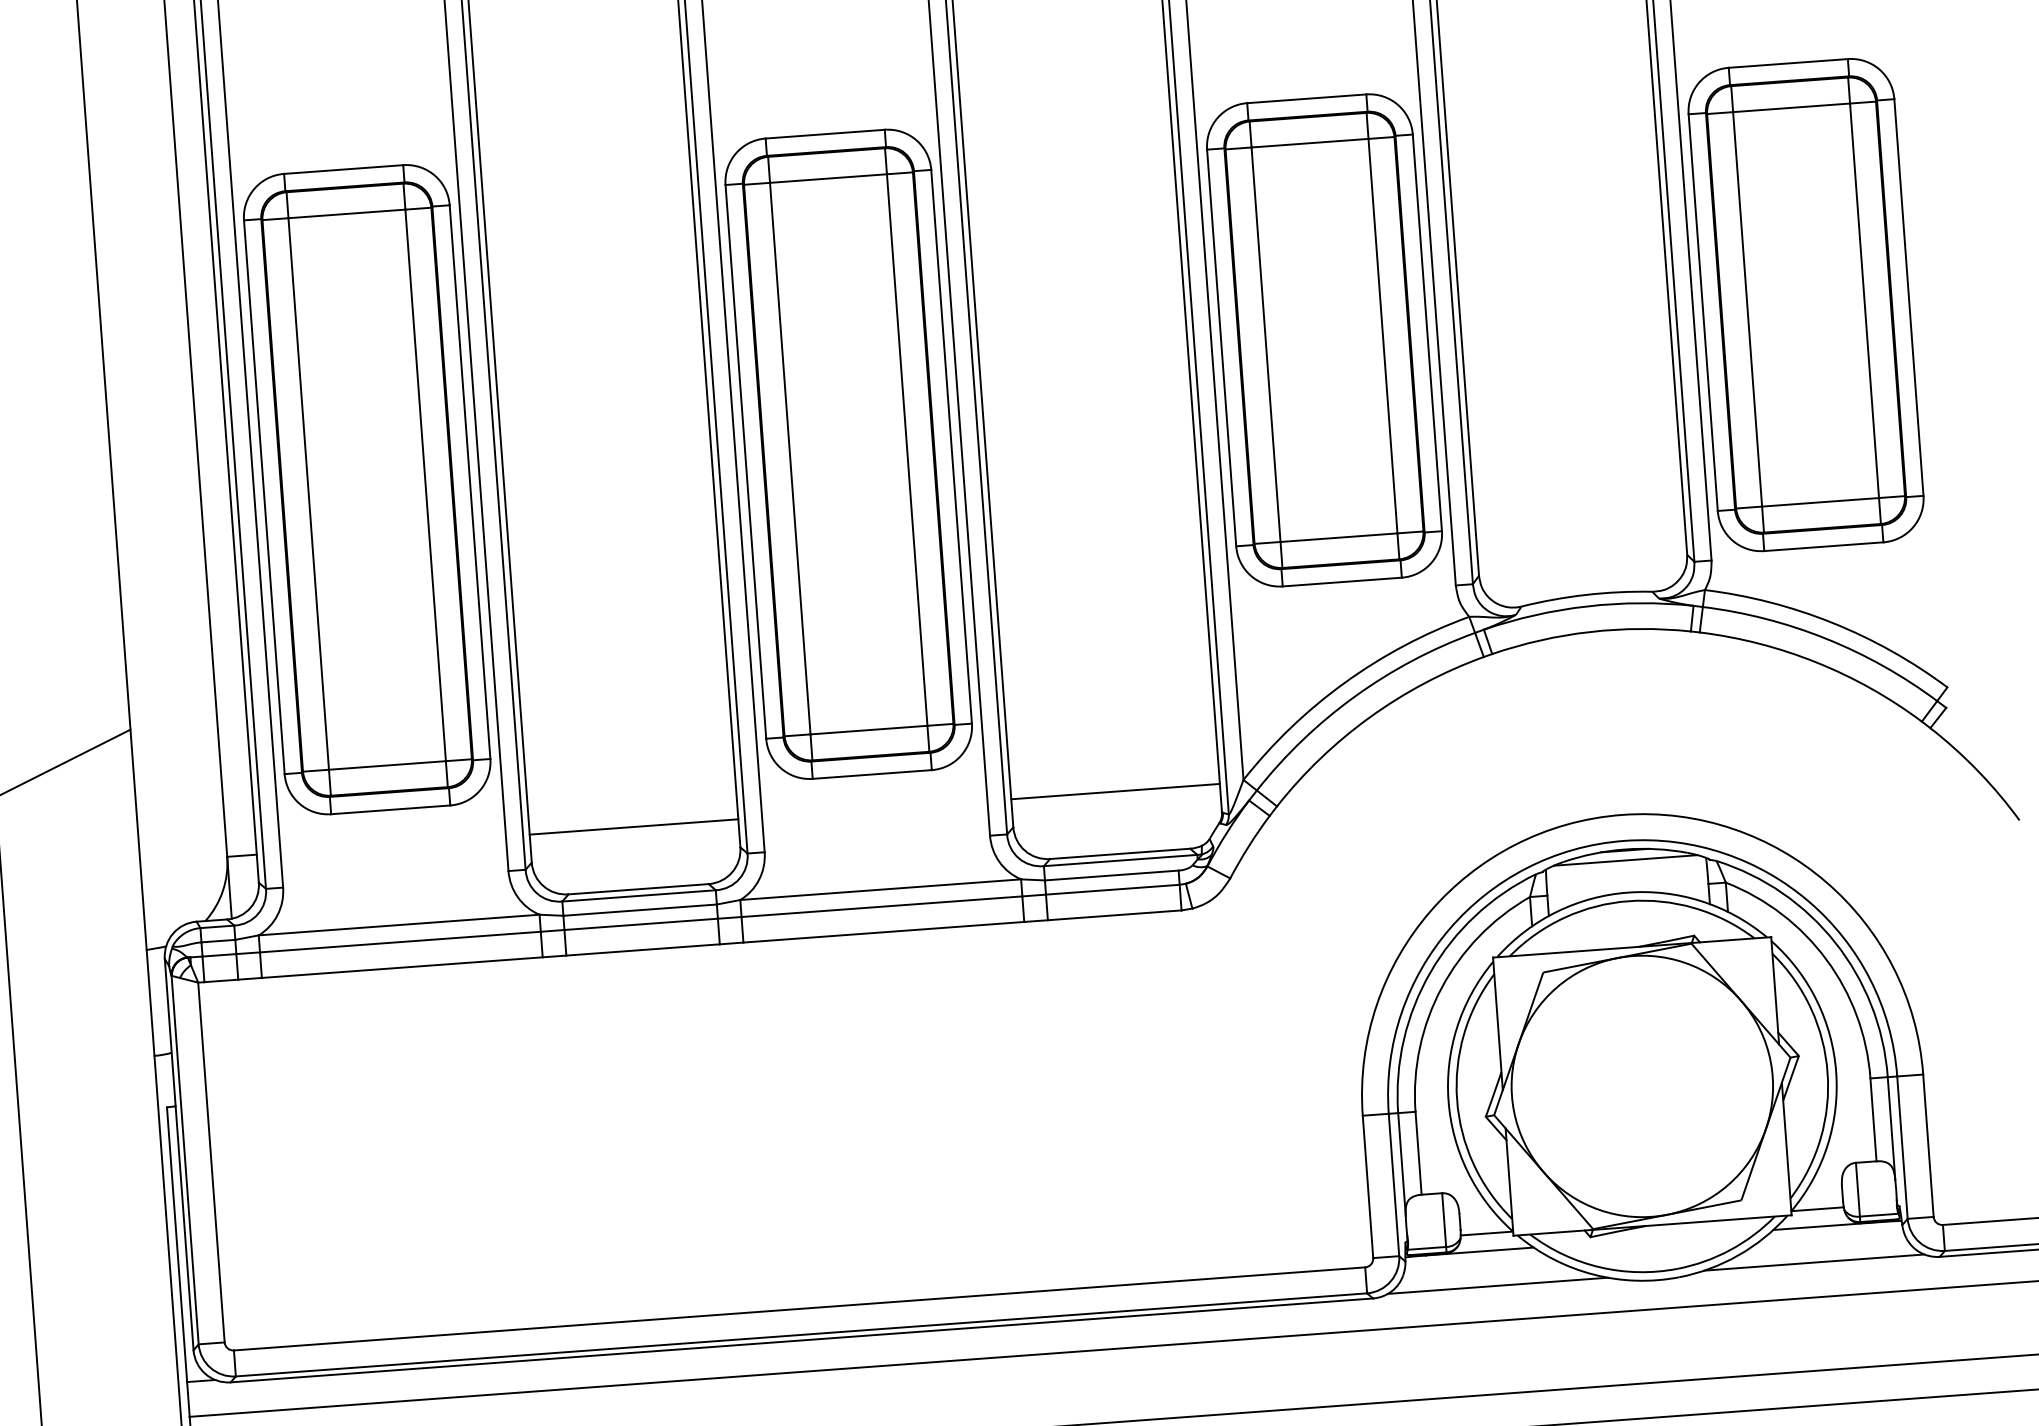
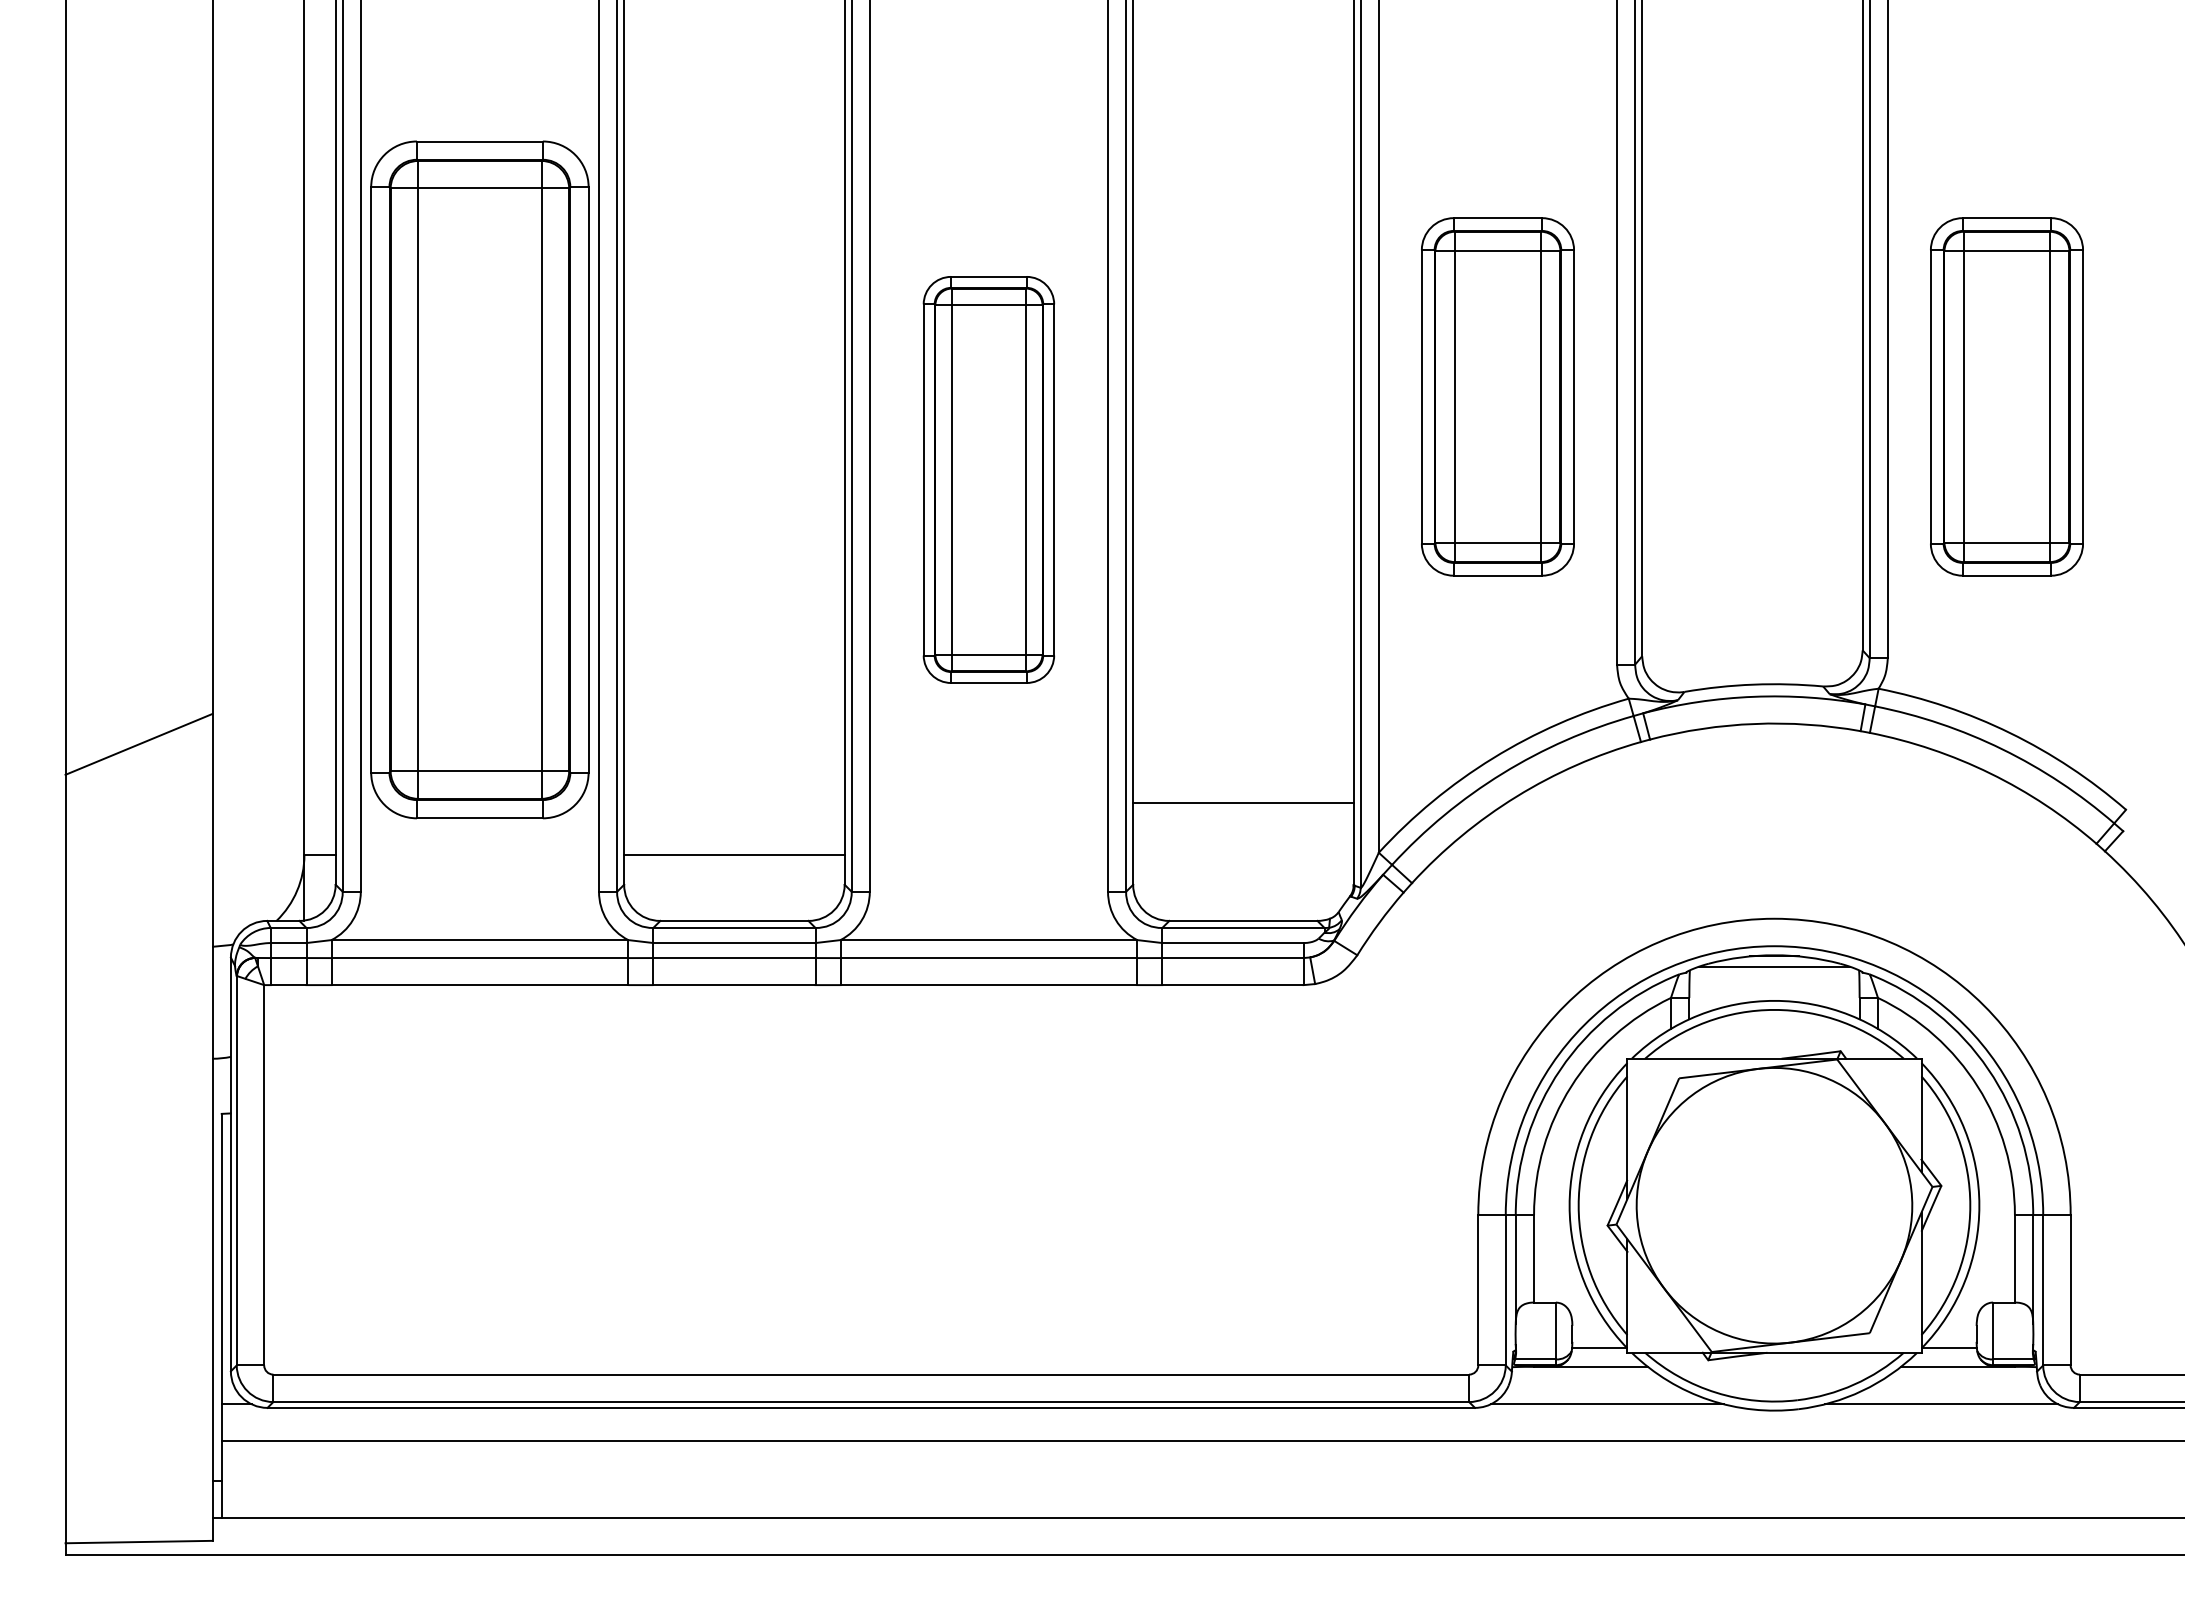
part: (1805, 304) -> (2006, 396), size x0.7
part: (1324, 340) -> (1497, 396), size x0.7
part: (848, 453) -> (988, 479), size x0.6
line: (1115, 791) -> (1243, 803), moved

